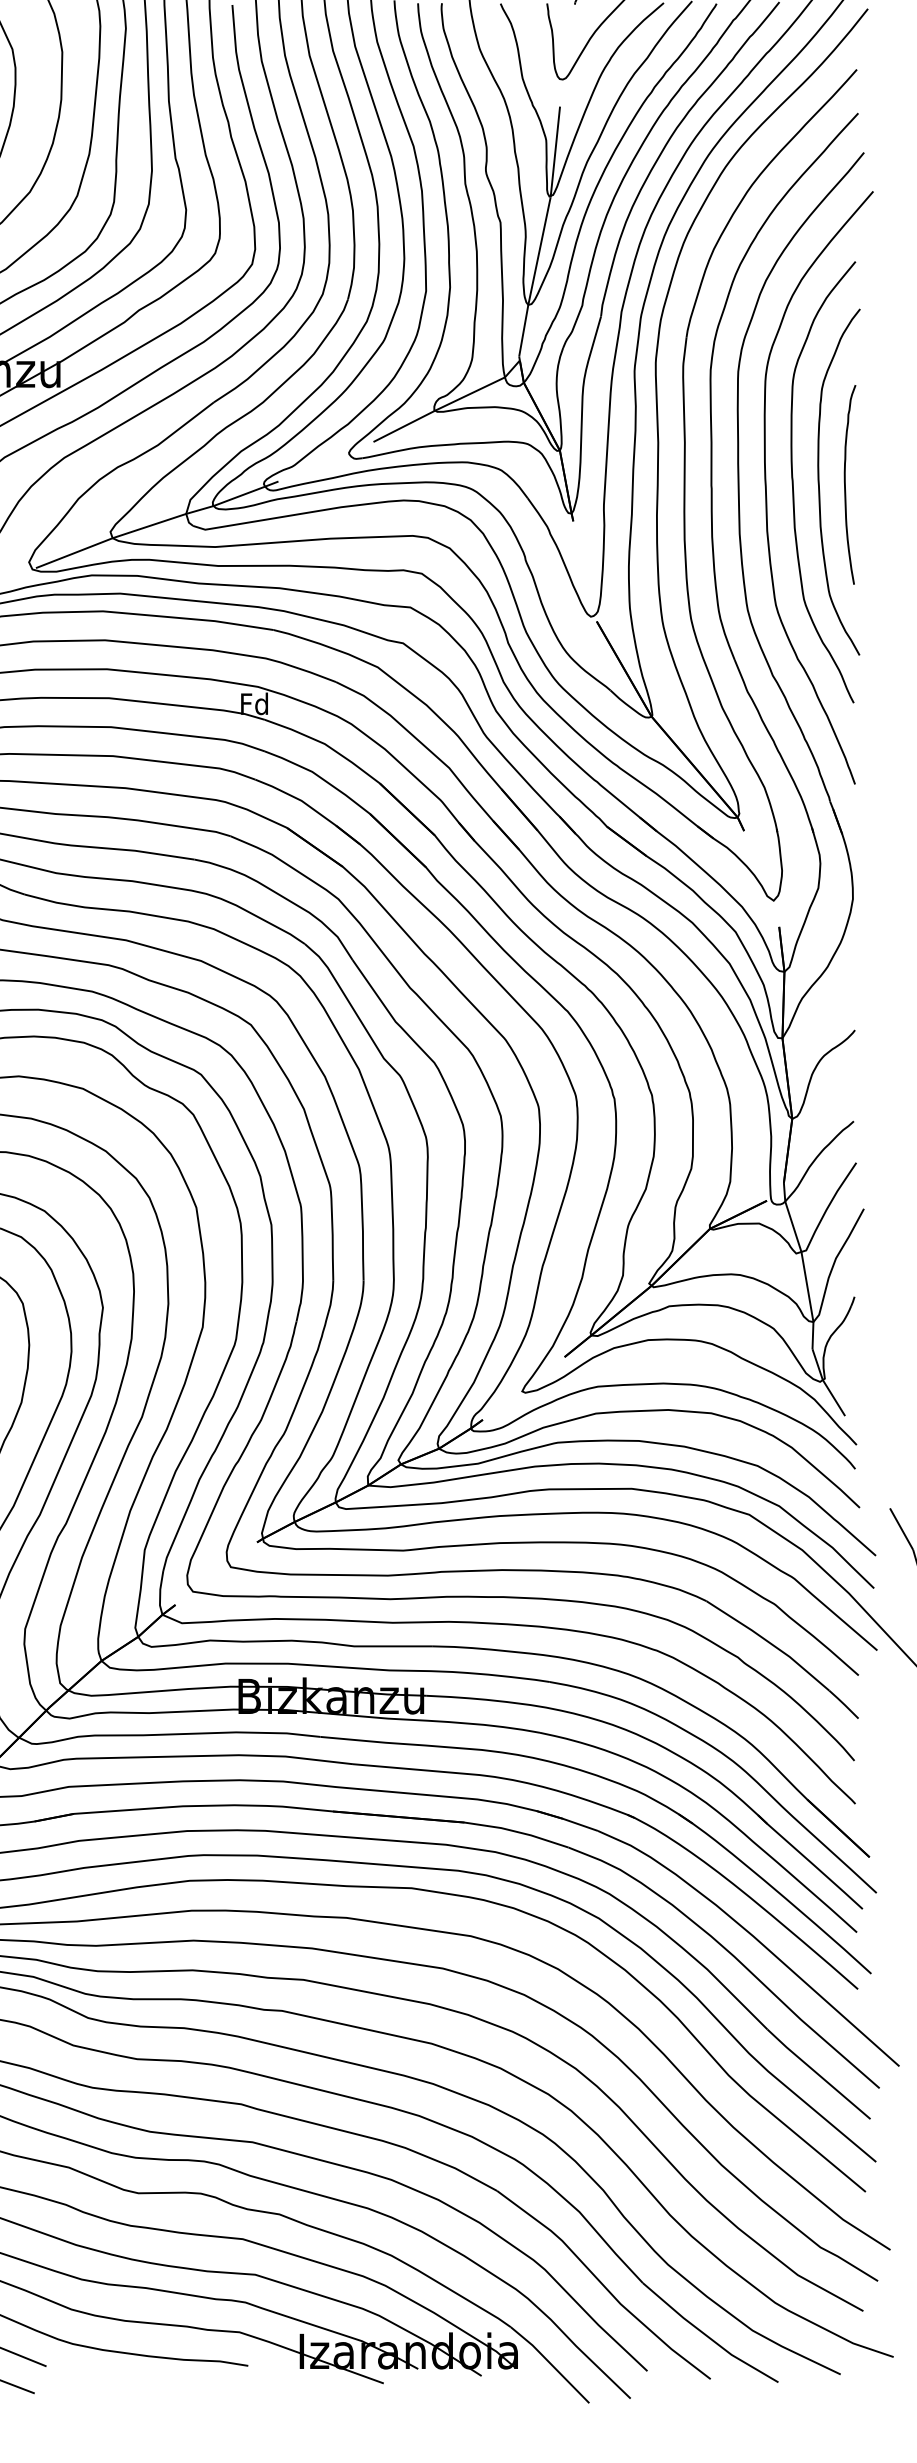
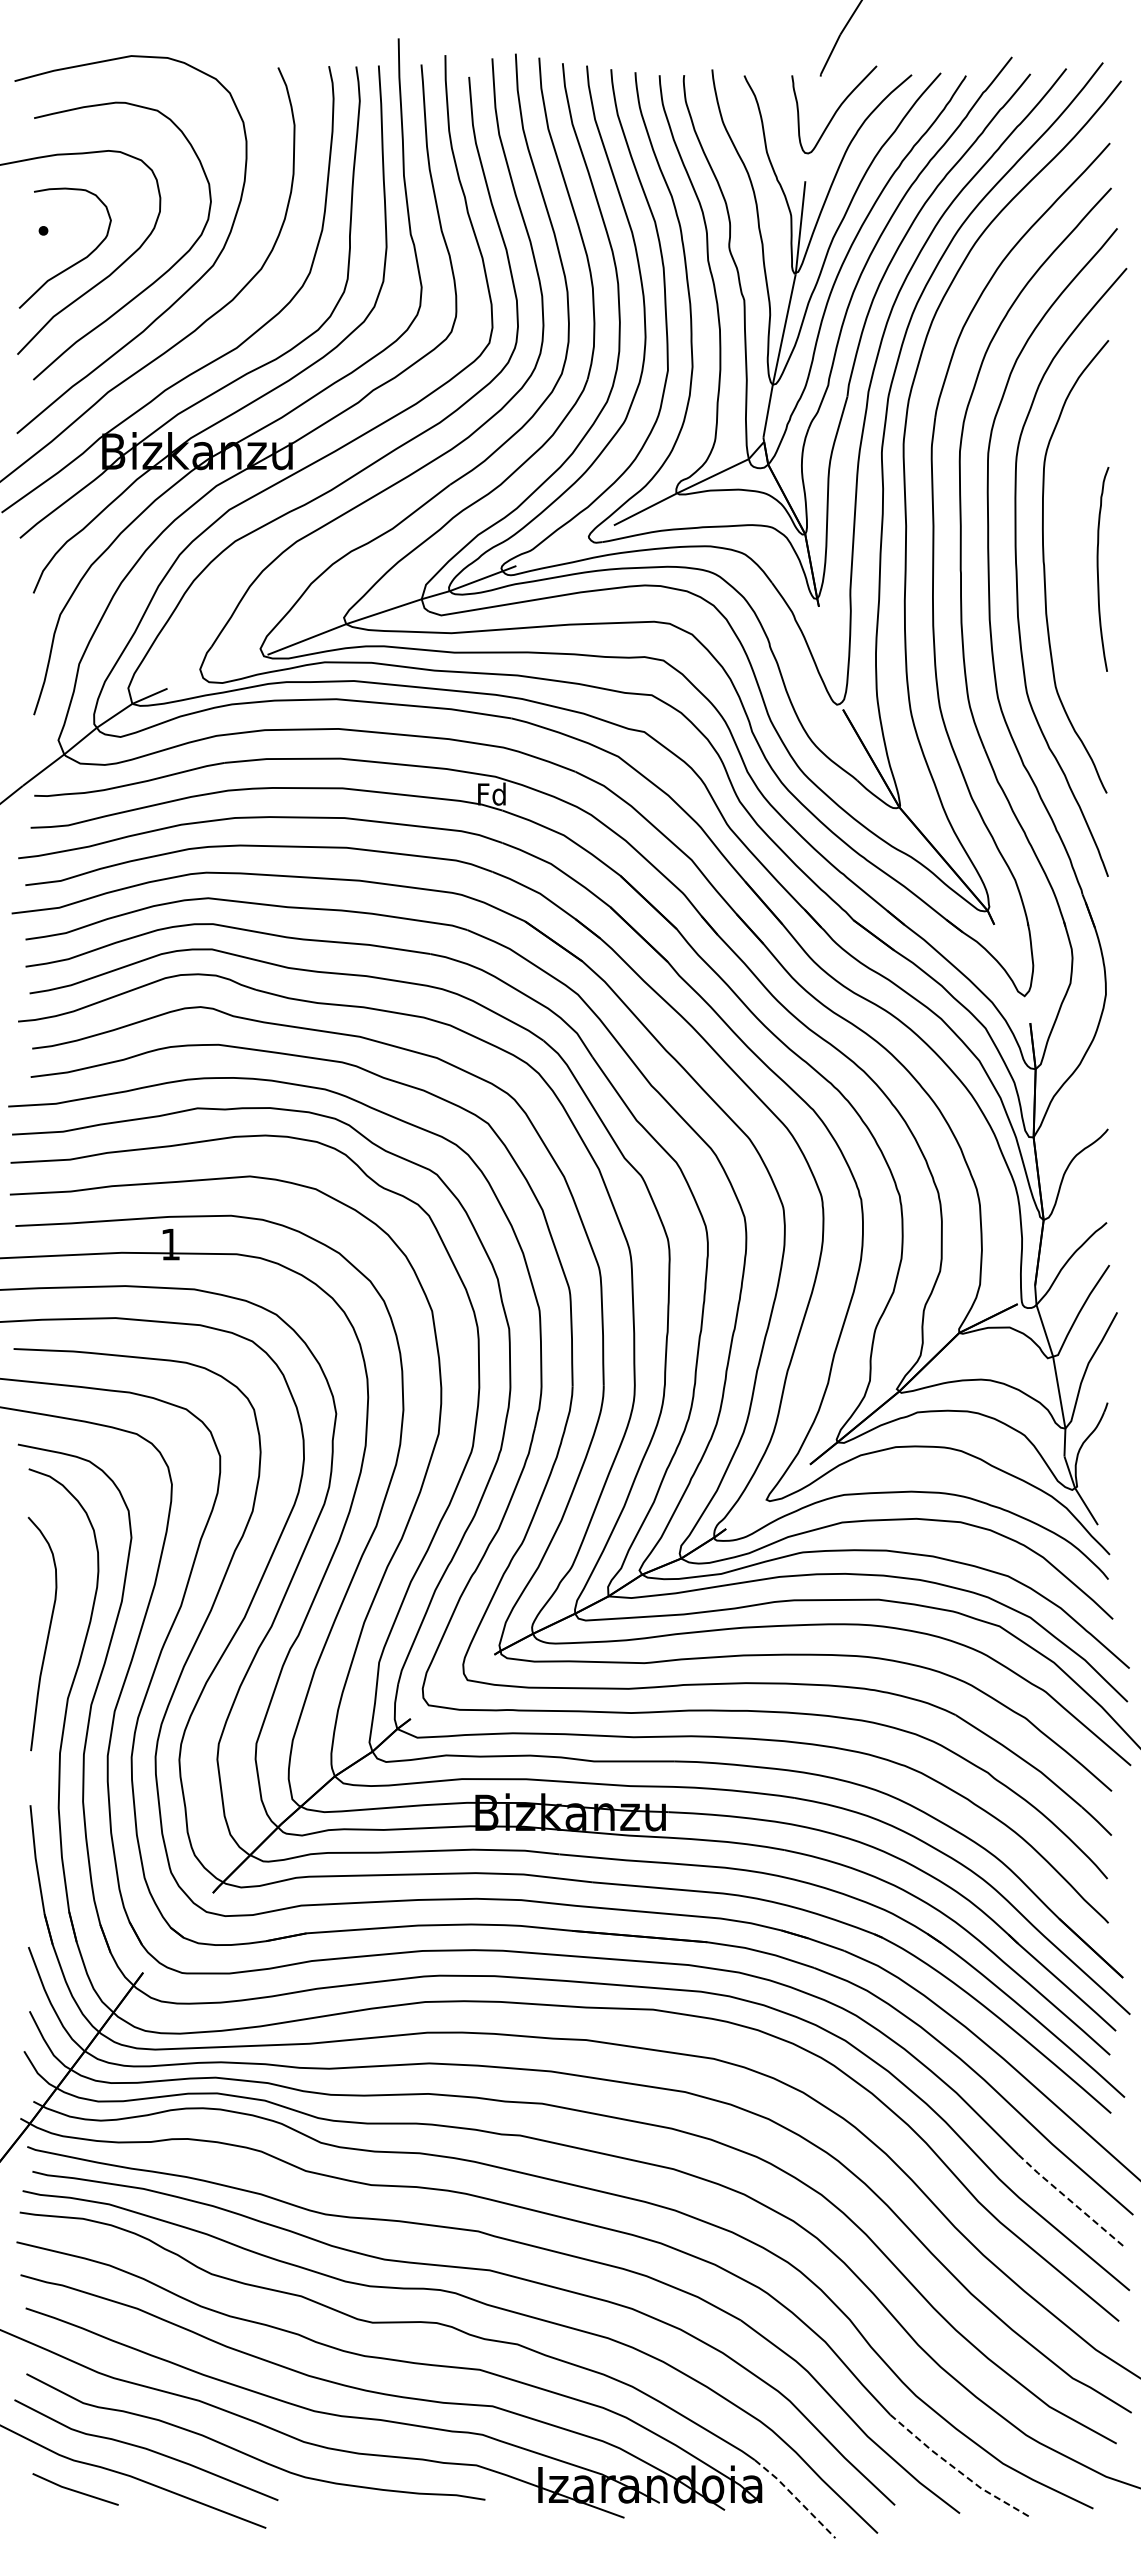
curve: (819, 482) -> (1071, 566), removed
line: (818, 2074) -> (1070, 2200), solid -> dashed
line: (708, 2336) -> (957, 2469), solid -> dashed
line: (550, 2363) -> (795, 2497), solid -> dashed

